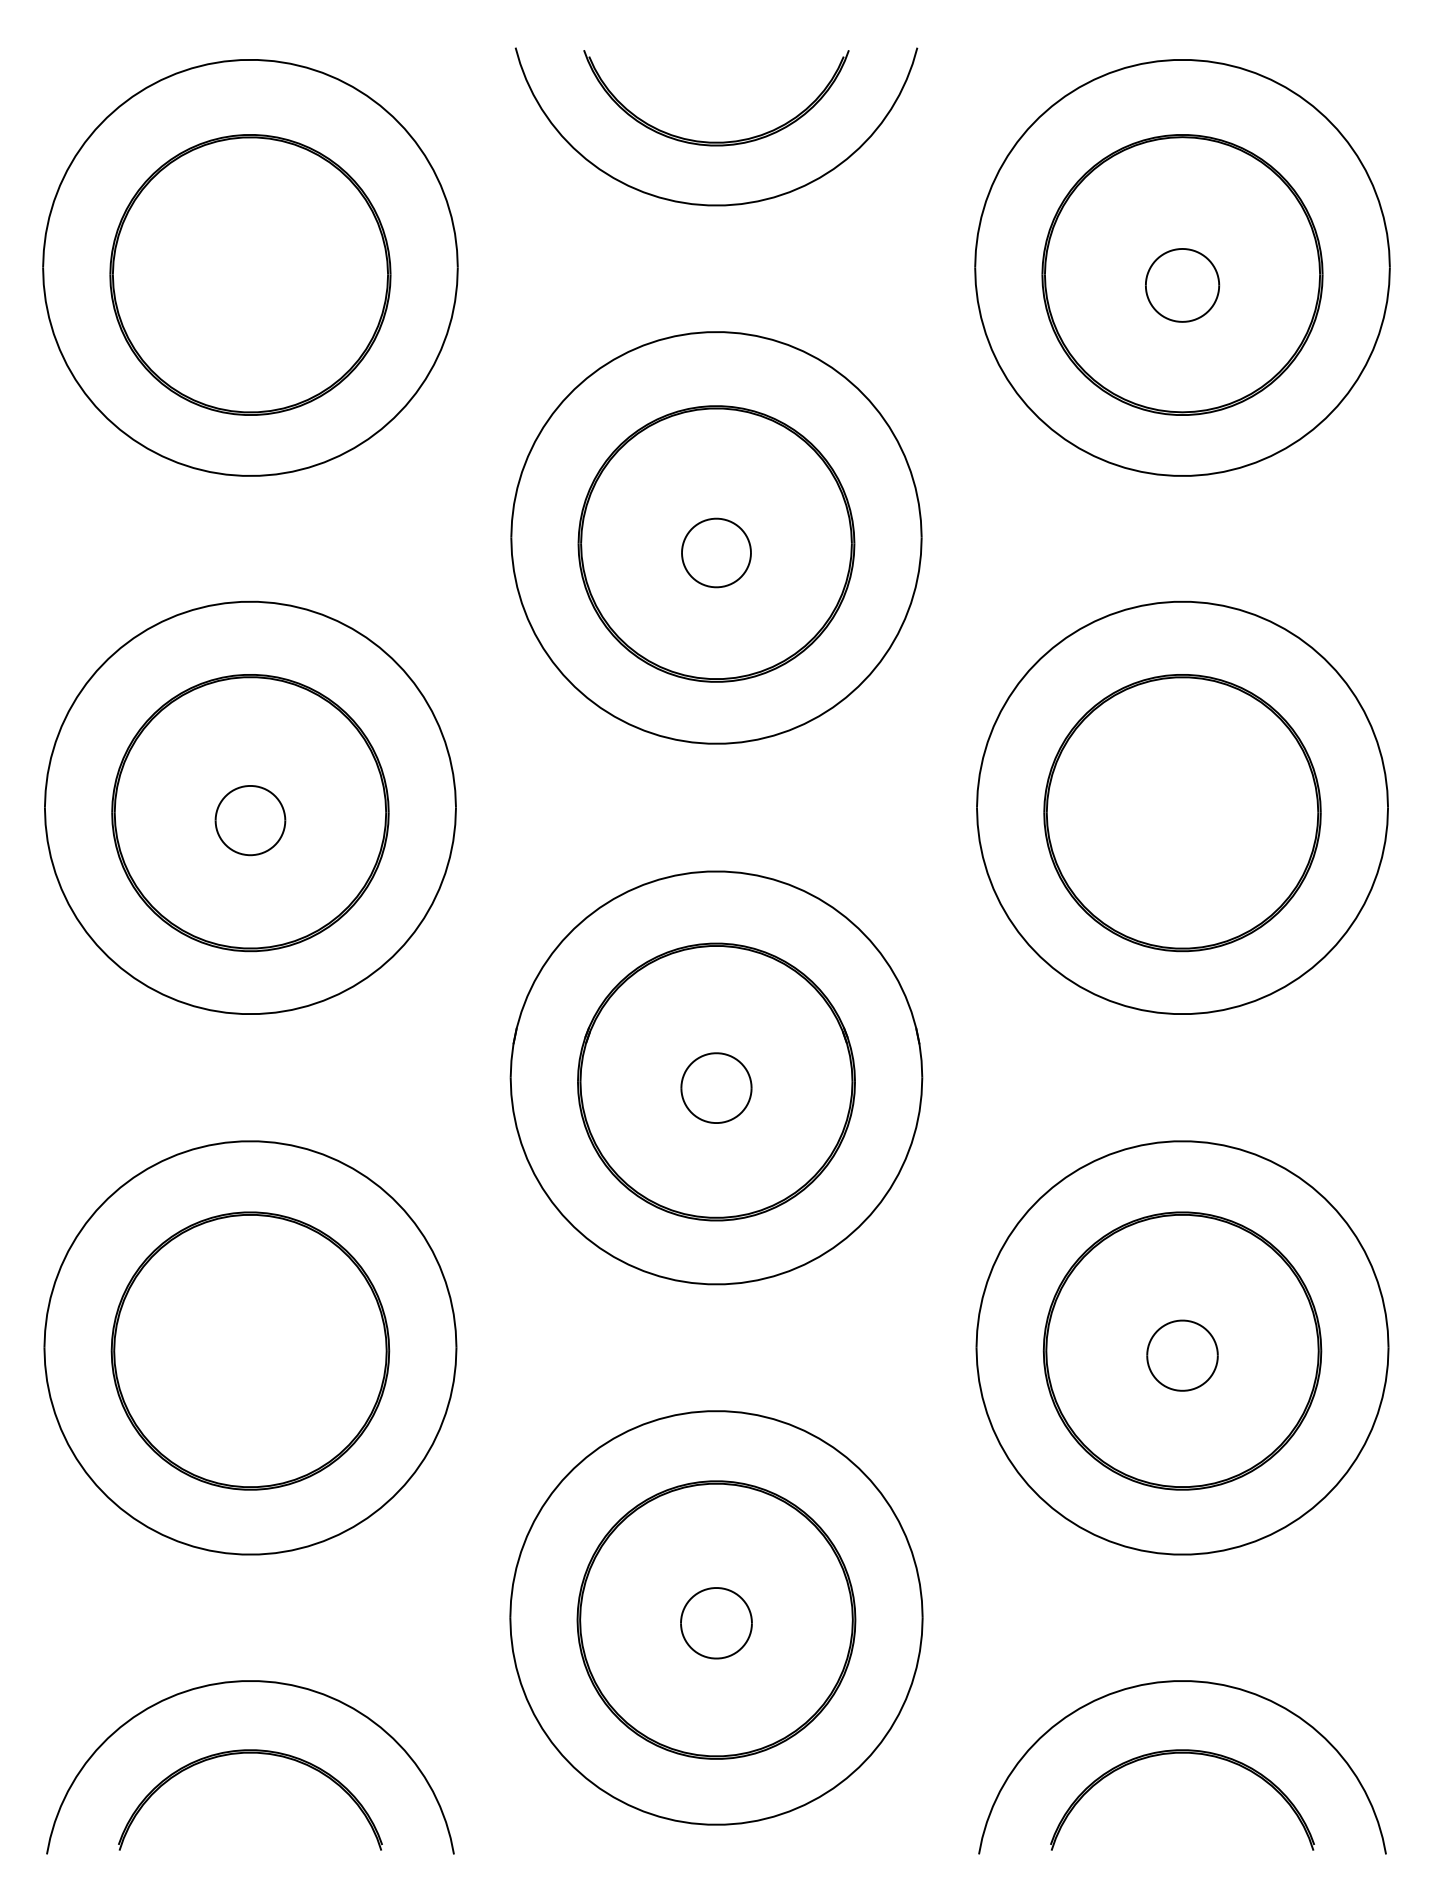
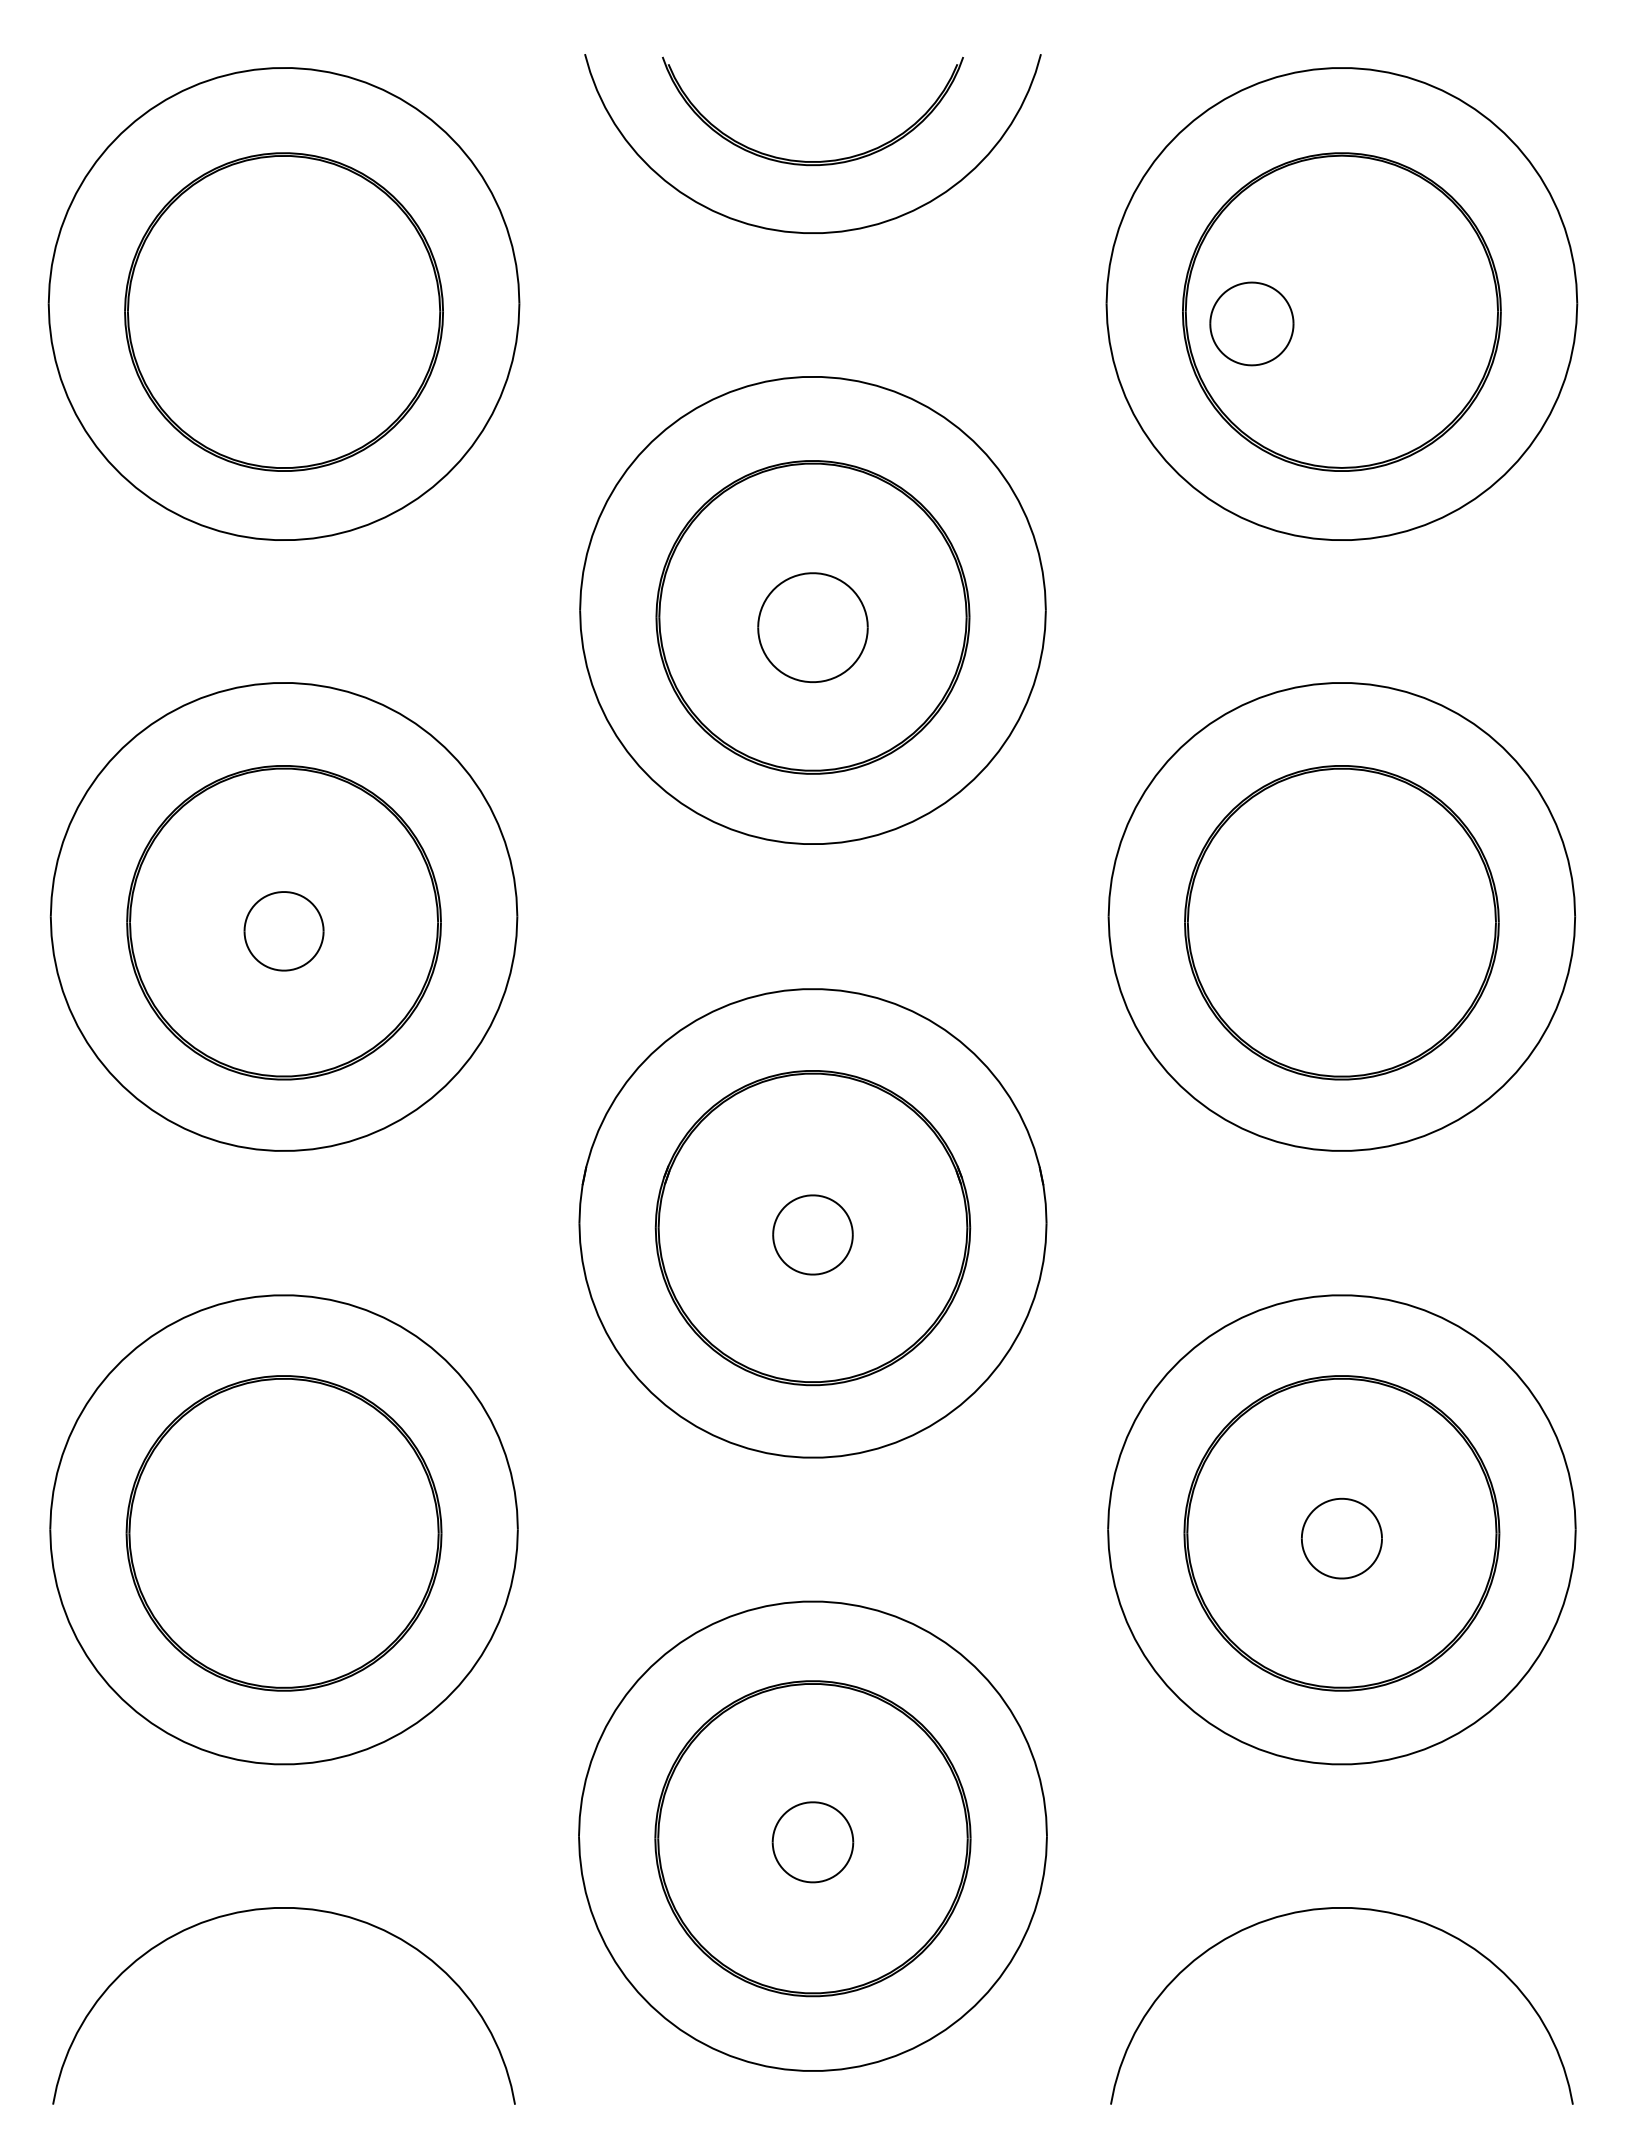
part: (1182, 285) -> (1251, 323), moved
part: (716, 552) -> (812, 627), size x1.4
part: (249, 1753) -> (283, 1990), removed
part: (1182, 1753) -> (1341, 1990), removed

